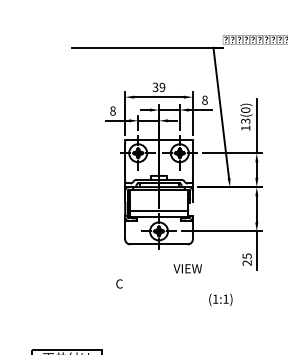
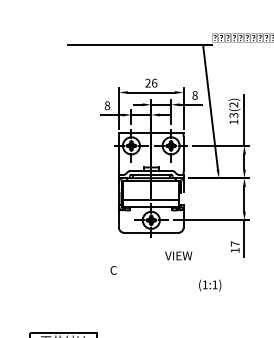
text: (158, 87) -> (150, 83), 39 -> 26
text: (245, 109) -> (233, 104), 13(0) -> 13(2)
text: (246, 259) -> (234, 247), 25 -> 17

